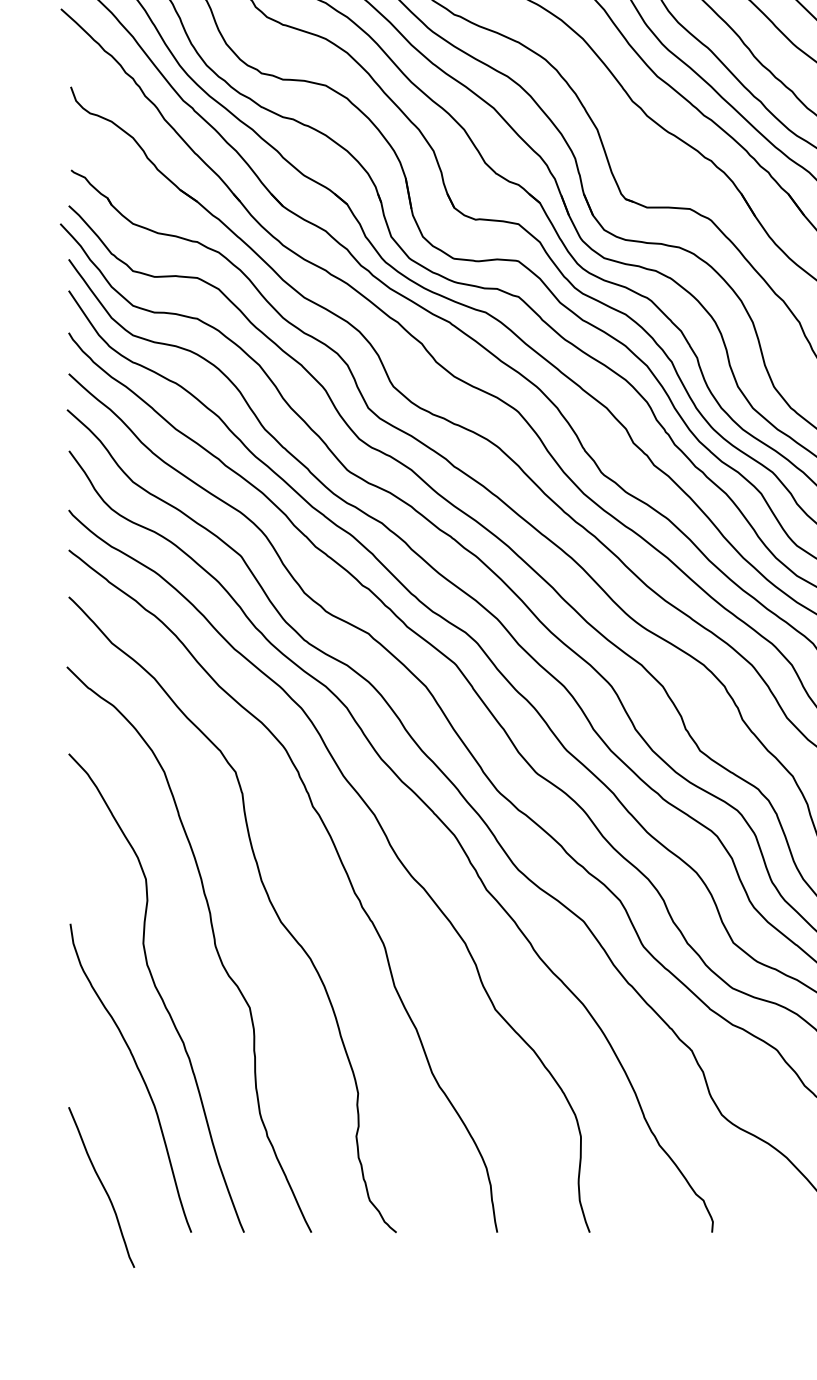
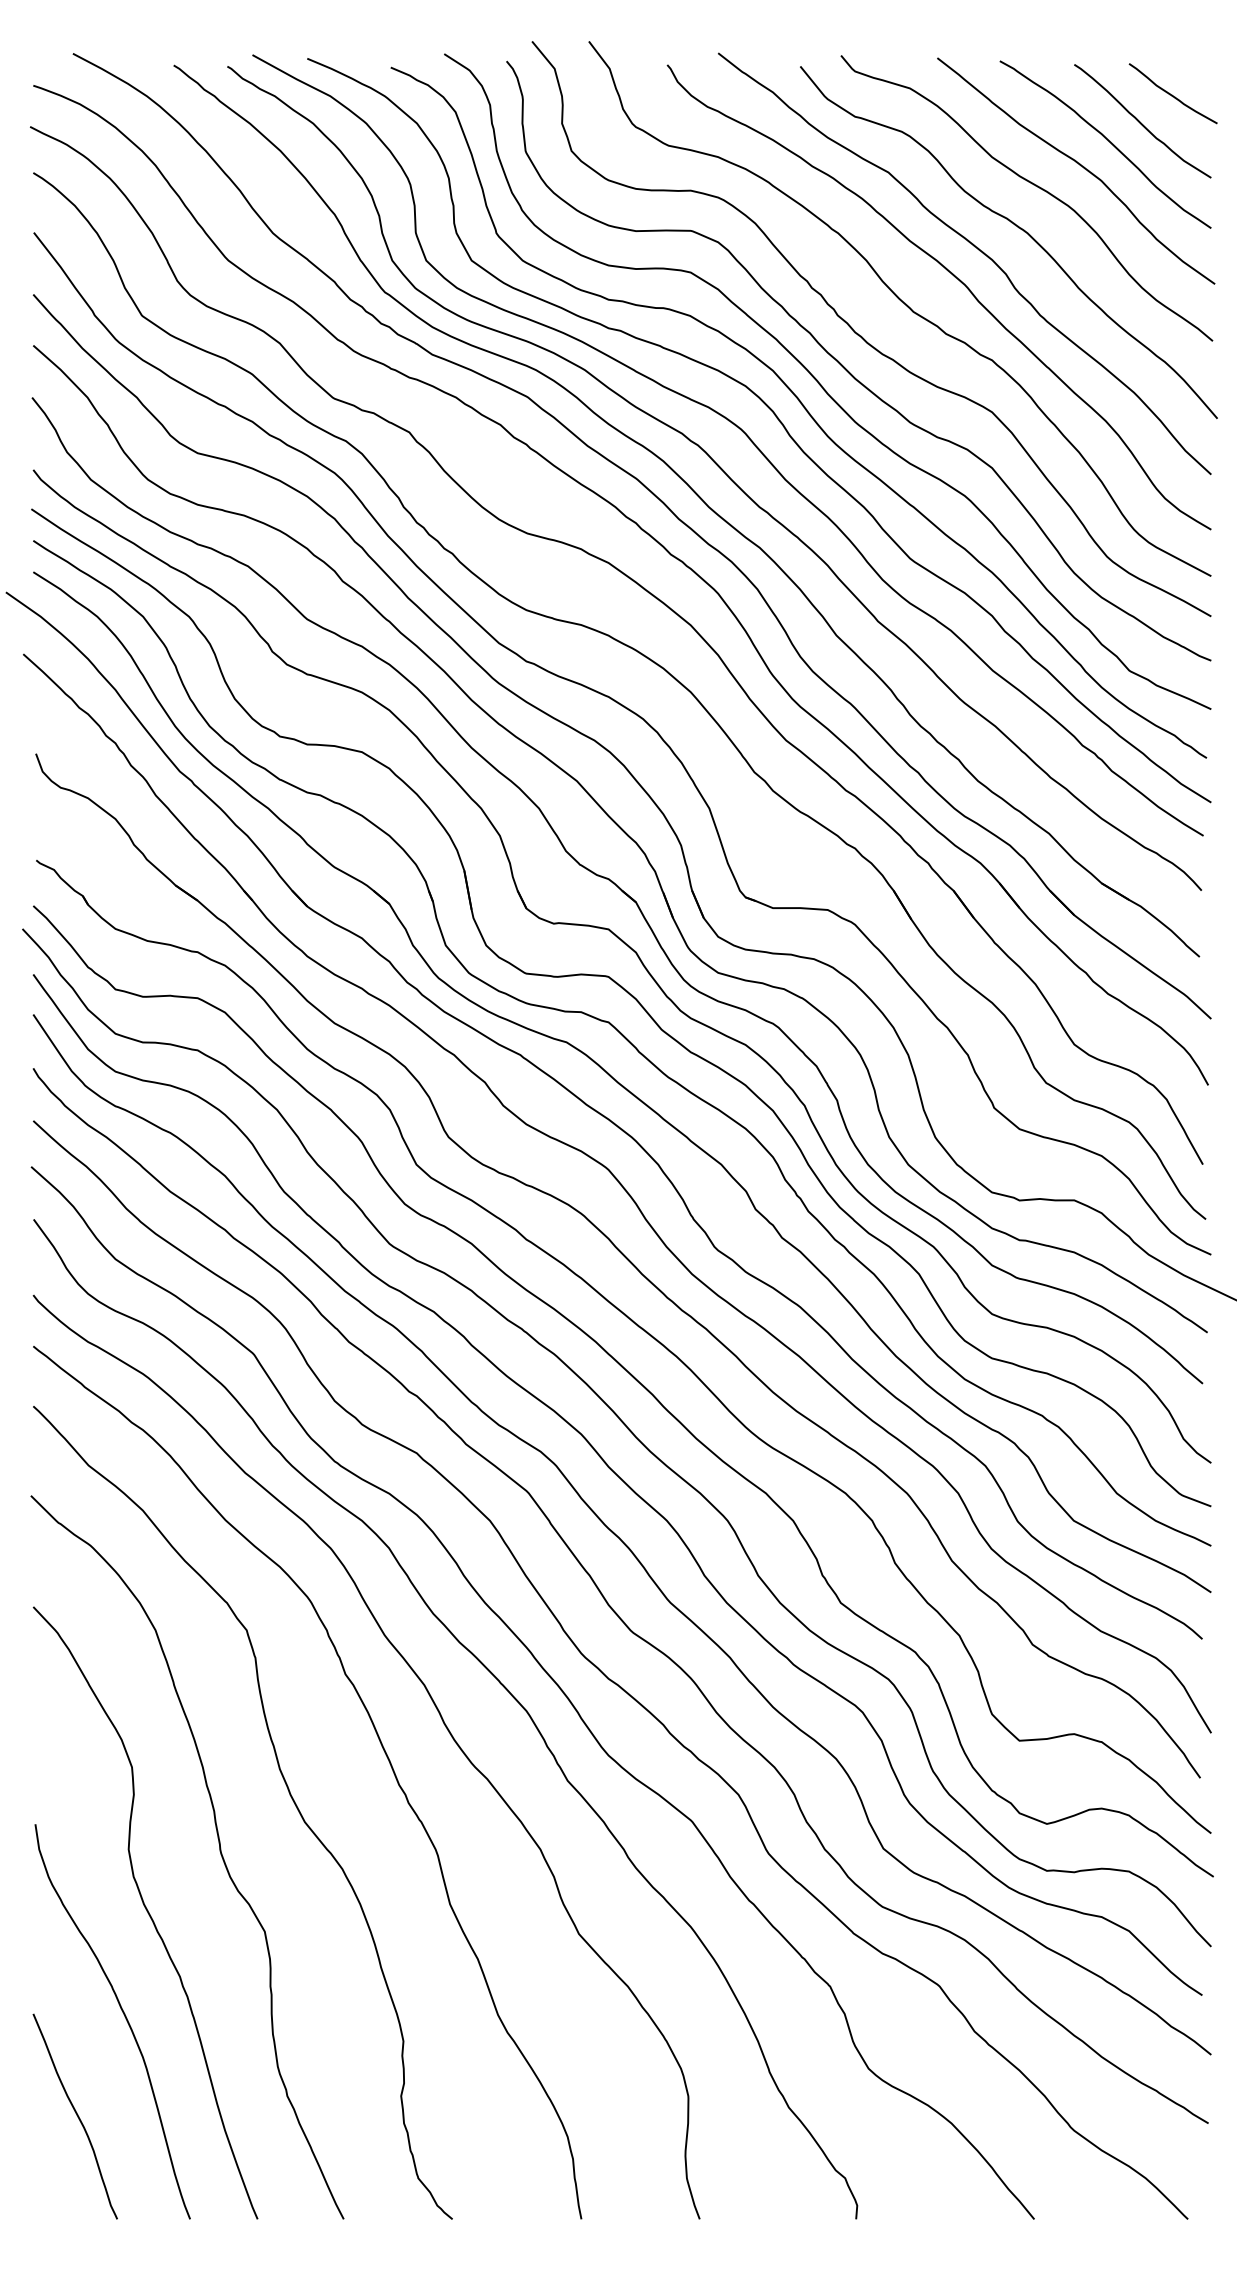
curve: (102, 1186) -> (76, 2115), moved

